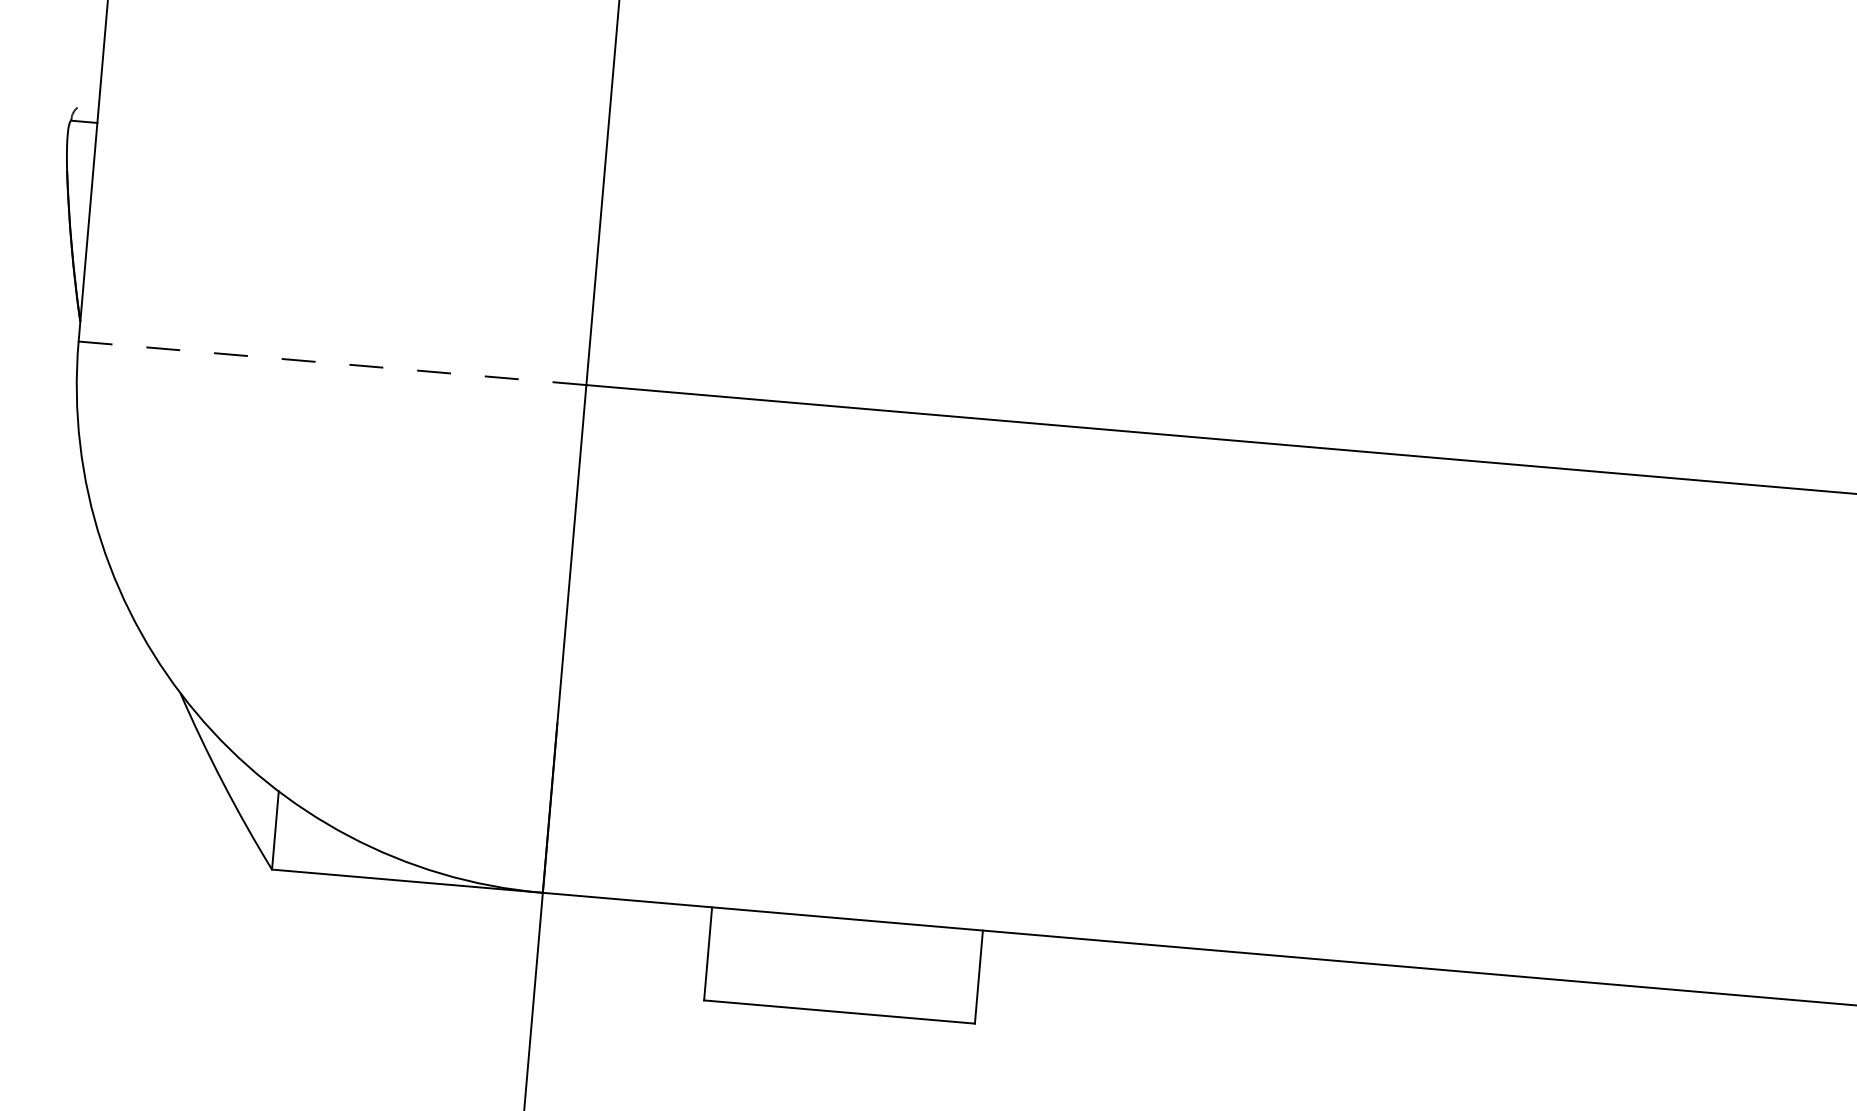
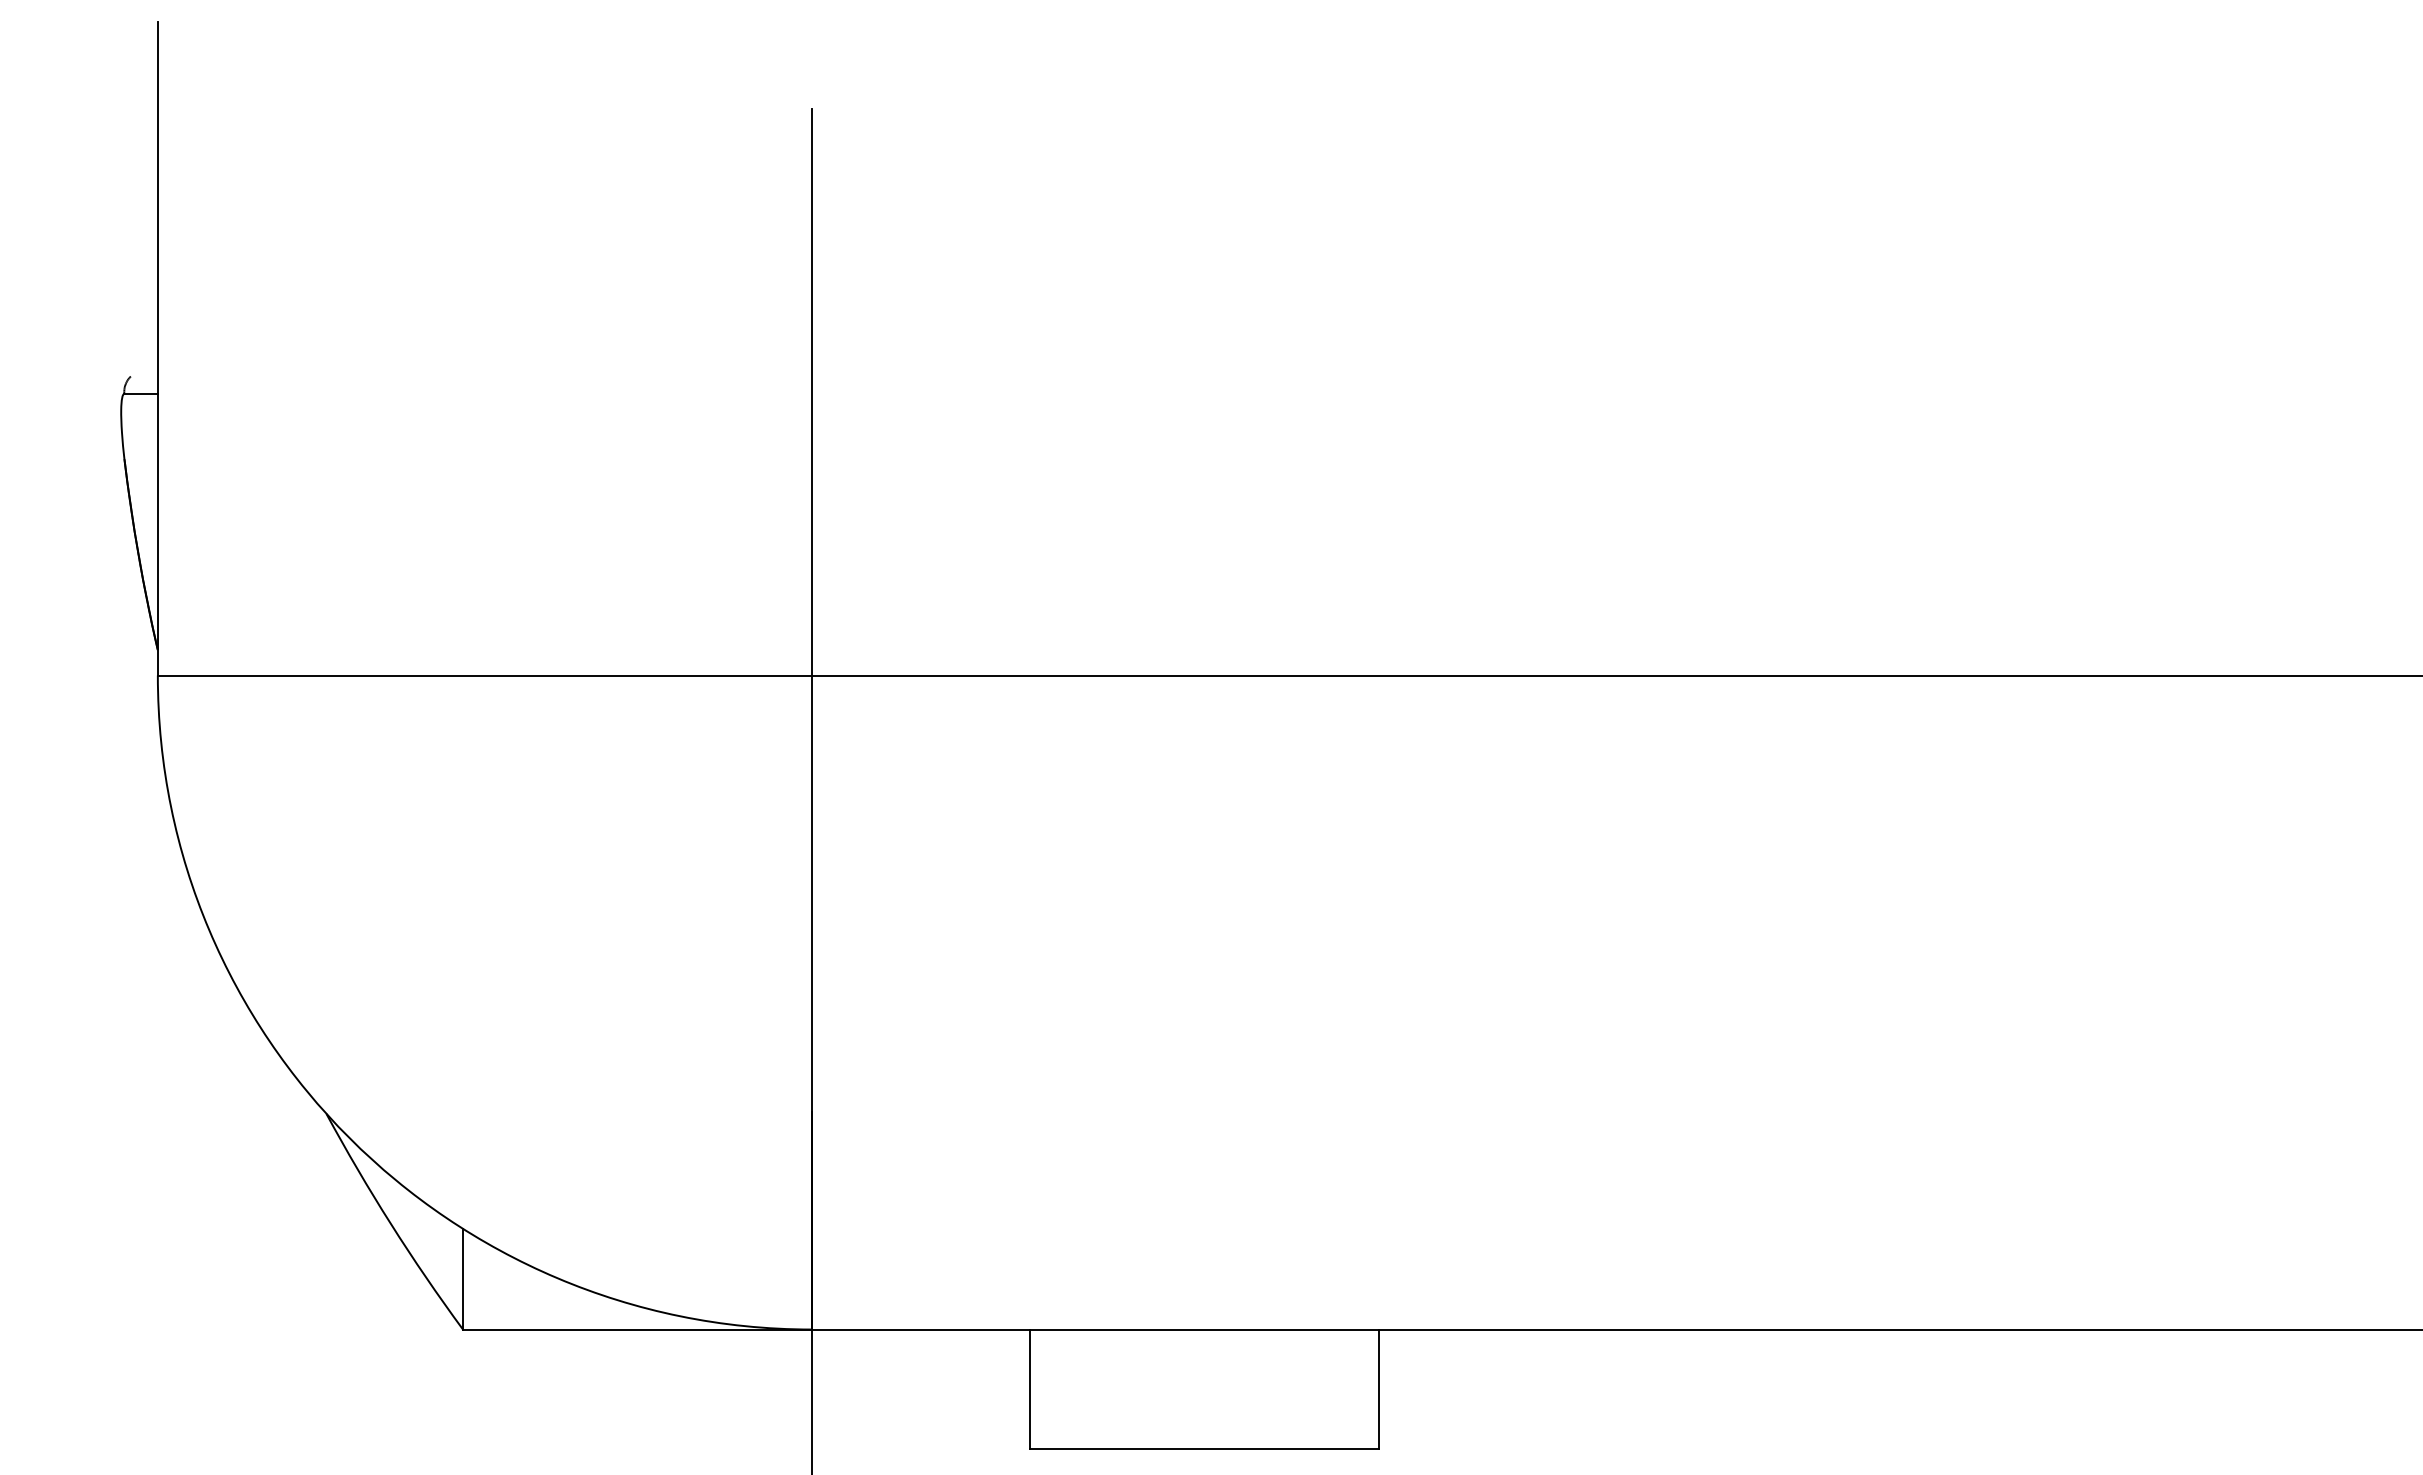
line: (333, 363) -> (485, 675), dashed -> solid

